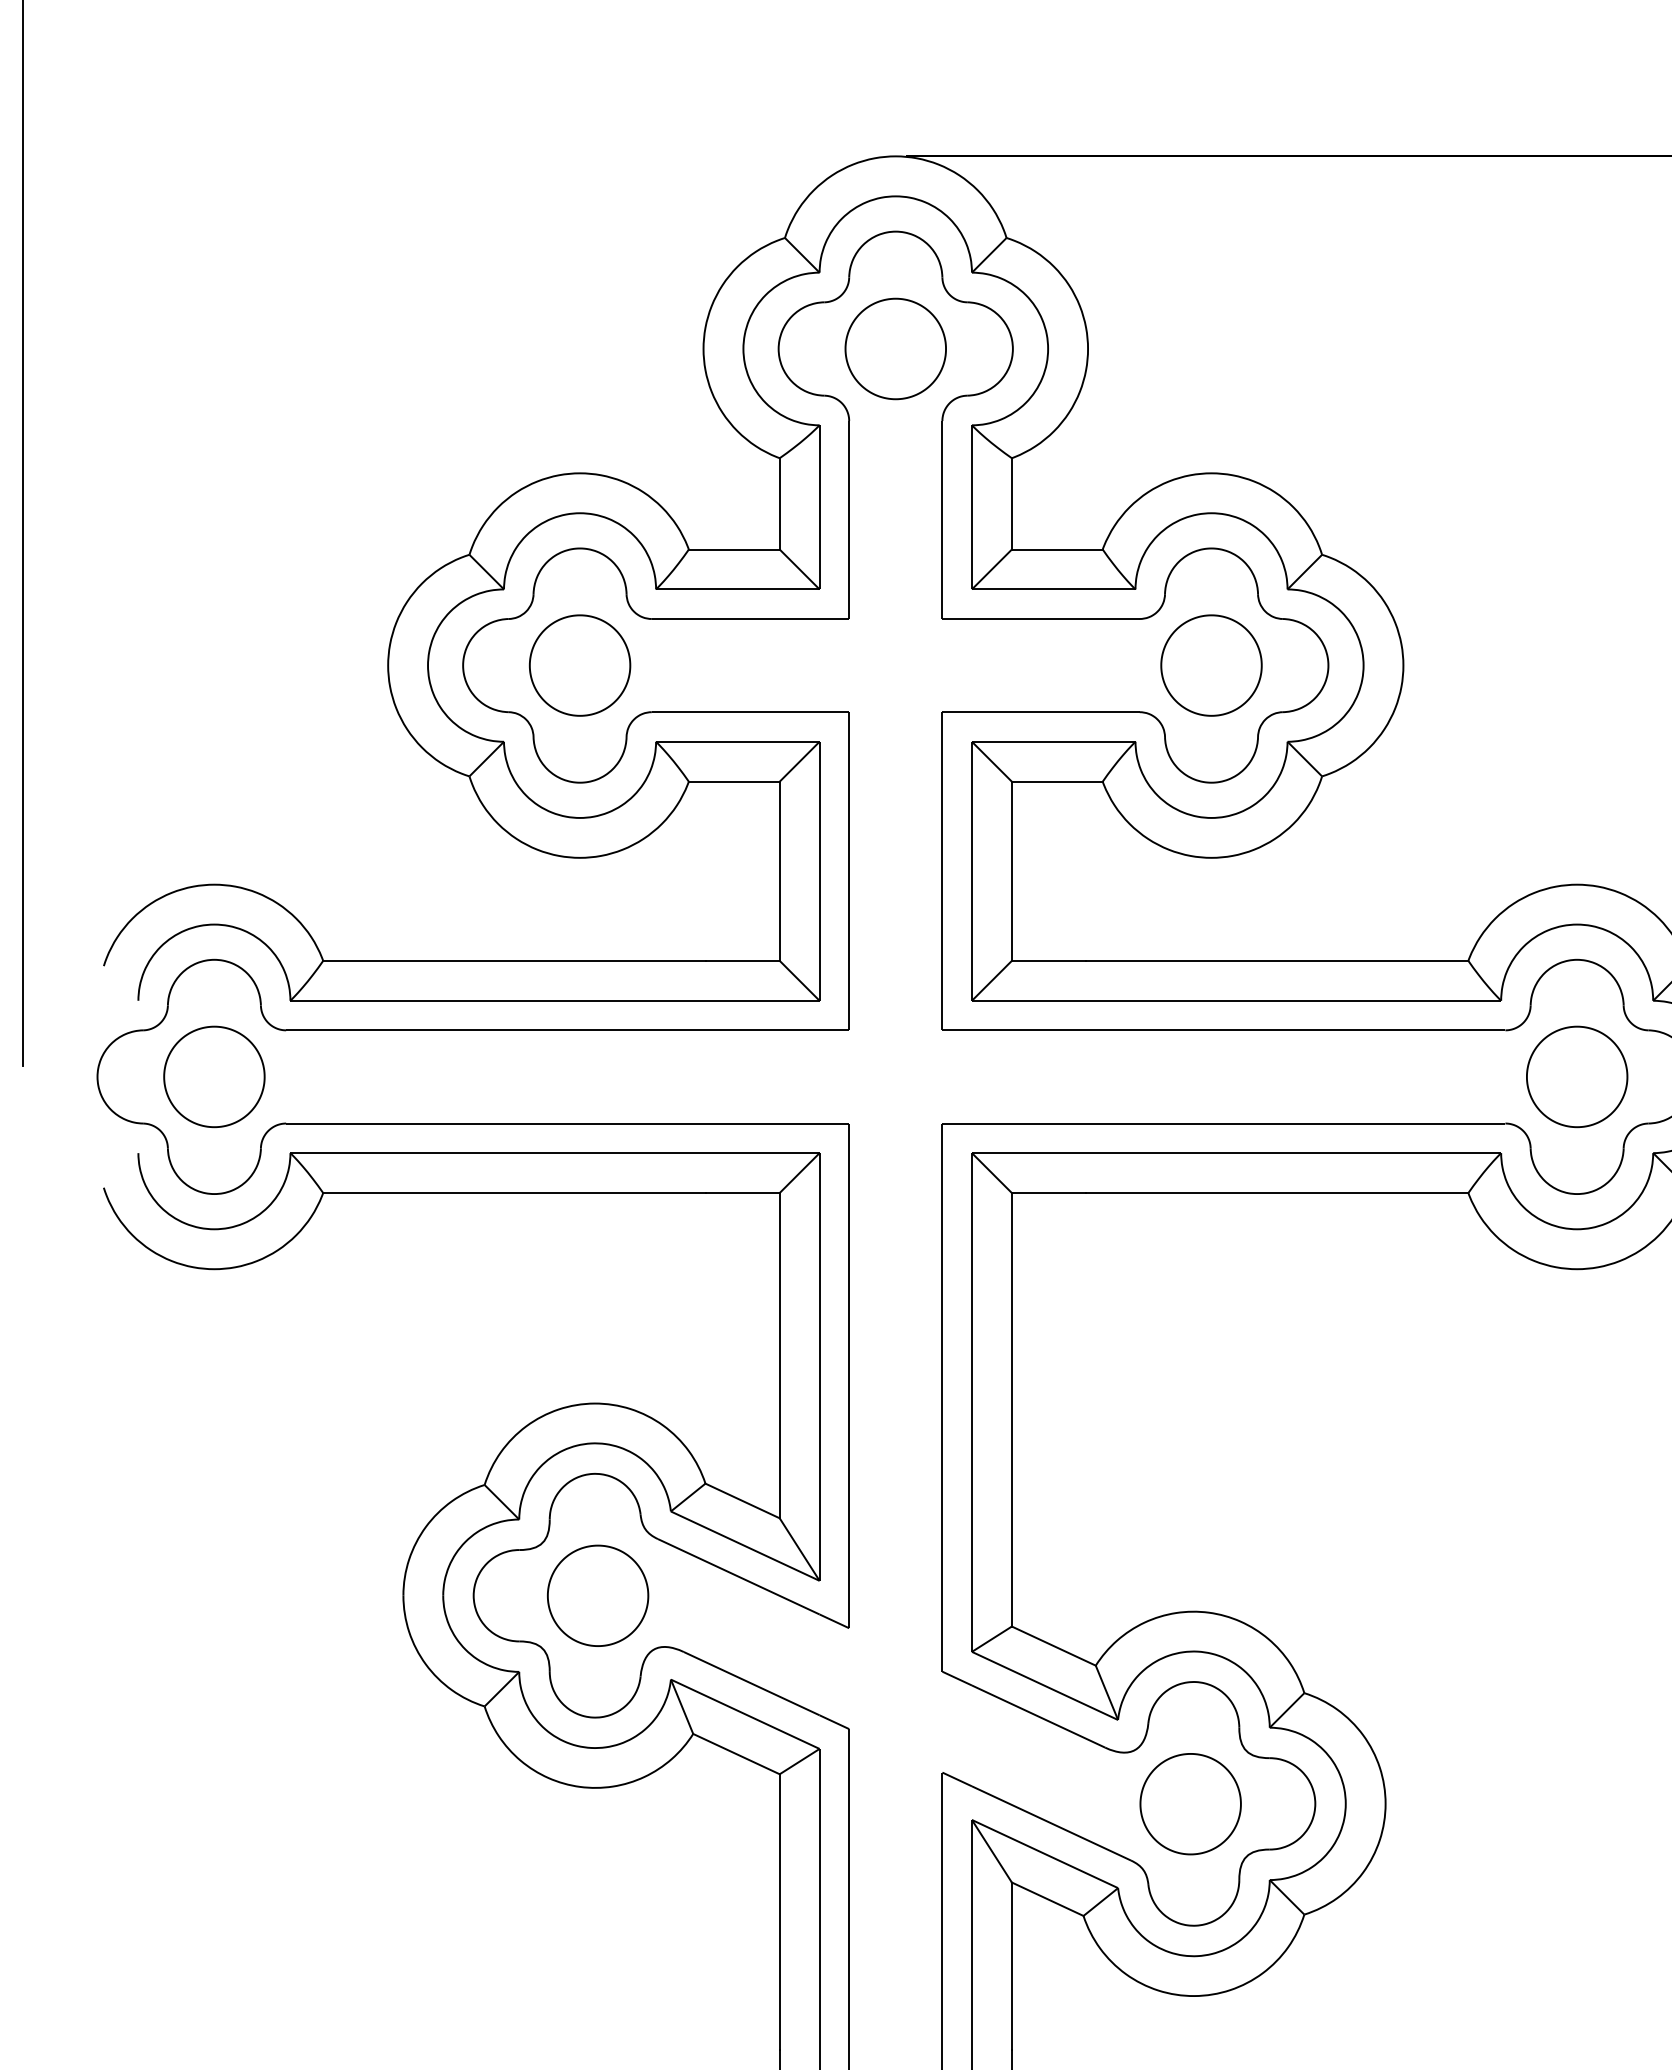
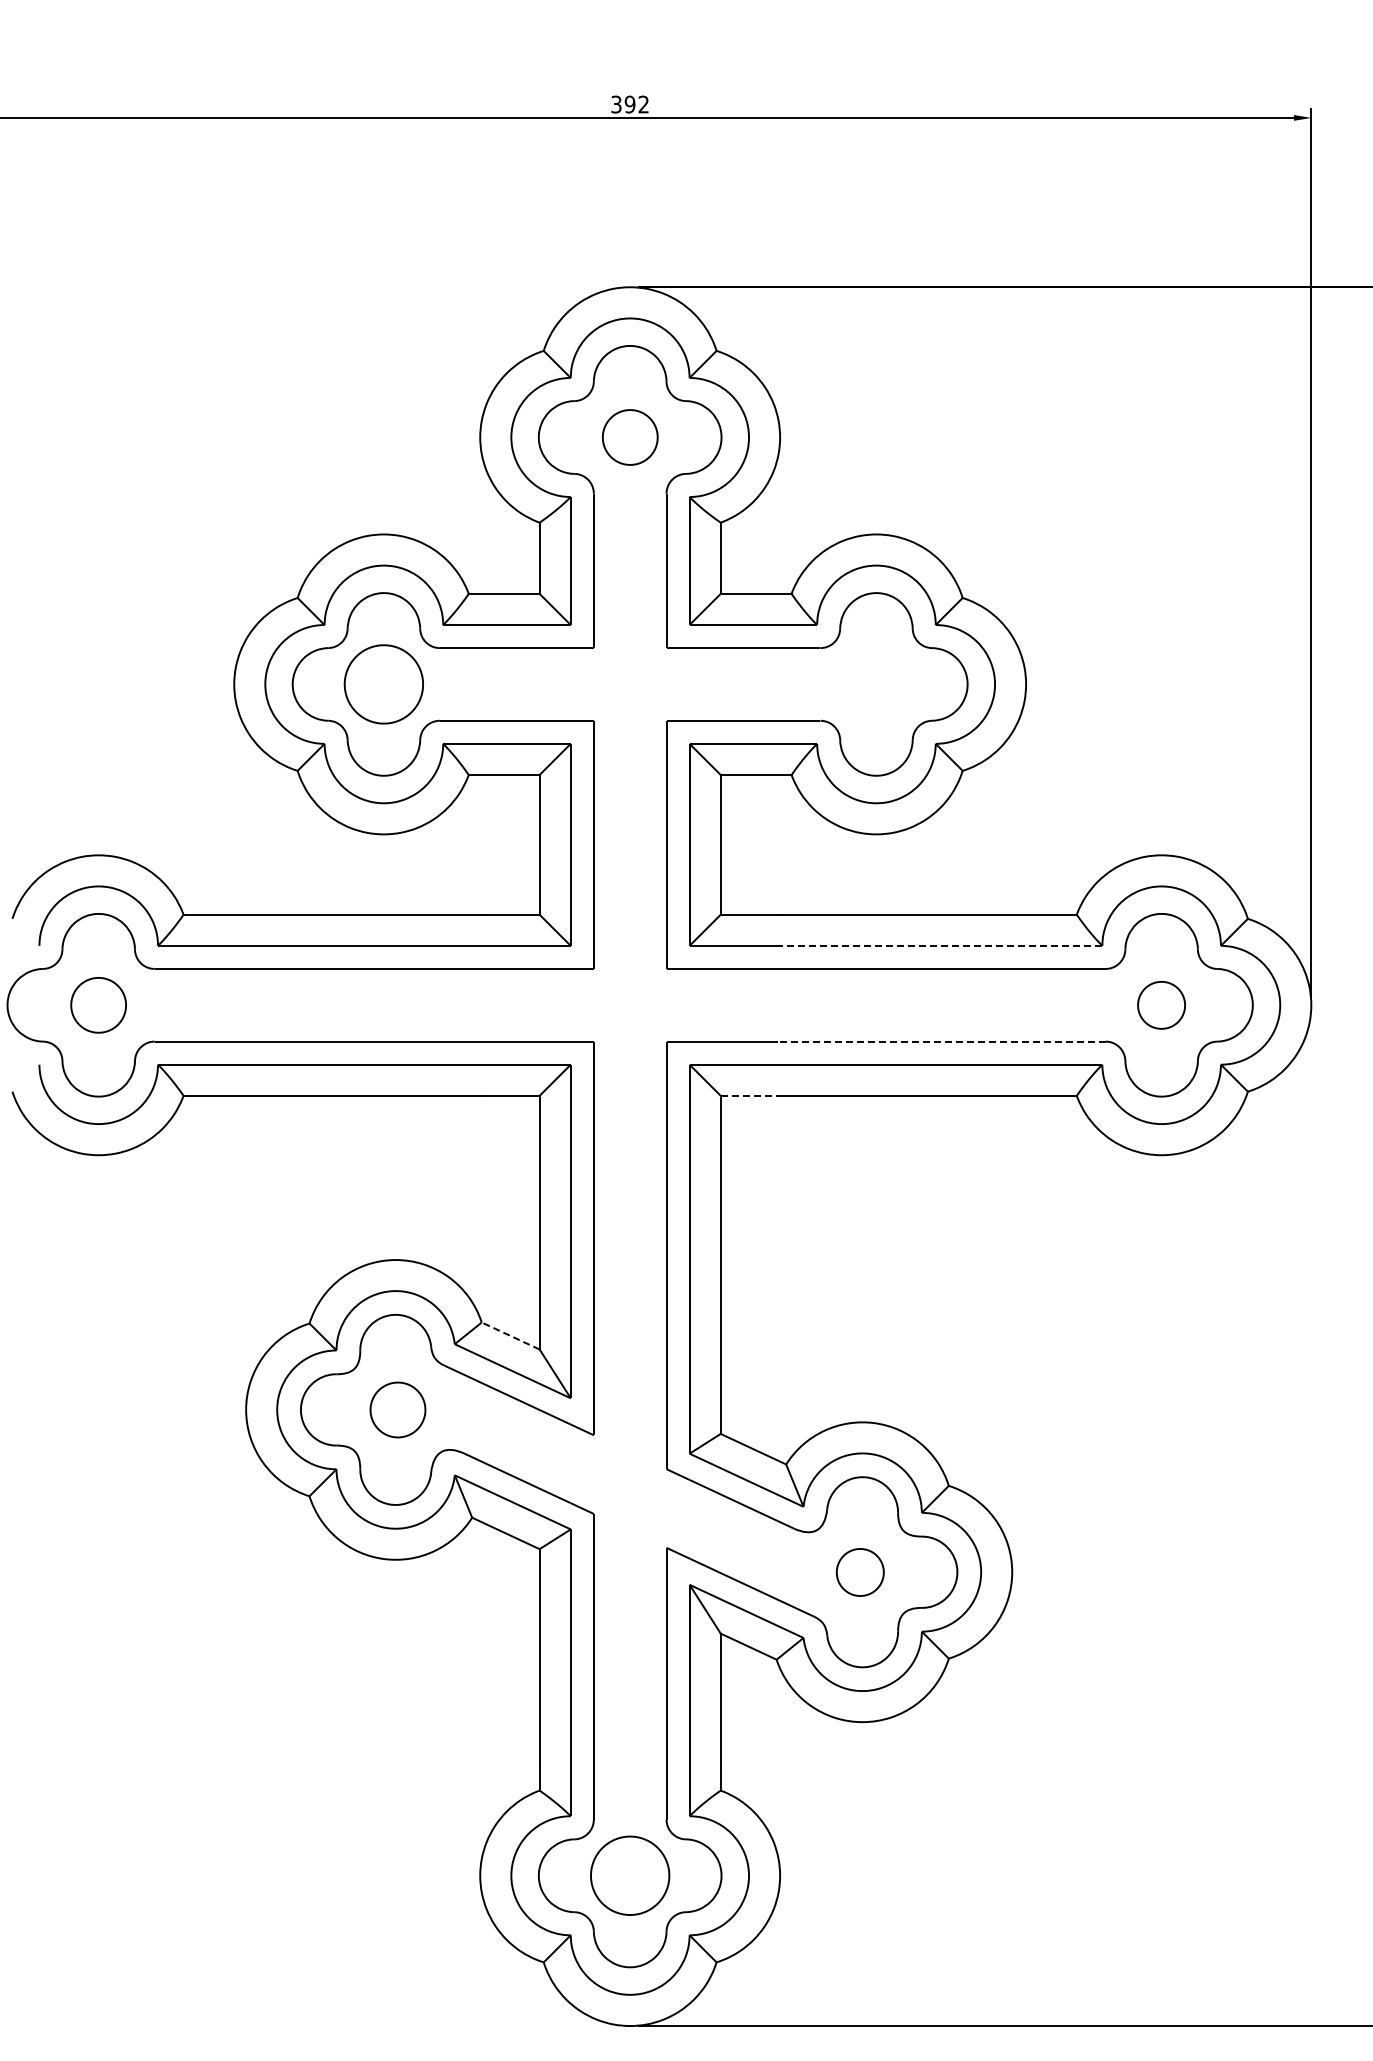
part: (896, 348) -> (630, 437), size x0.7
part: (1211, 665) -> (876, 684), removed
line: (1293, 1000) -> (940, 945), solid -> dashed
part: (214, 1077) -> (98, 1005), size x0.7
part: (1576, 1077) -> (1161, 1005), size x0.6
line: (1296, 1123) -> (942, 1041), solid -> dashed
line: (1048, 1192) -> (749, 1095), solid -> dashed
line: (742, 1501) -> (510, 1336), solid -> dashed
part: (597, 1595) -> (397, 1409), size x0.7
part: (1191, 1804) -> (860, 1572), size x0.6

